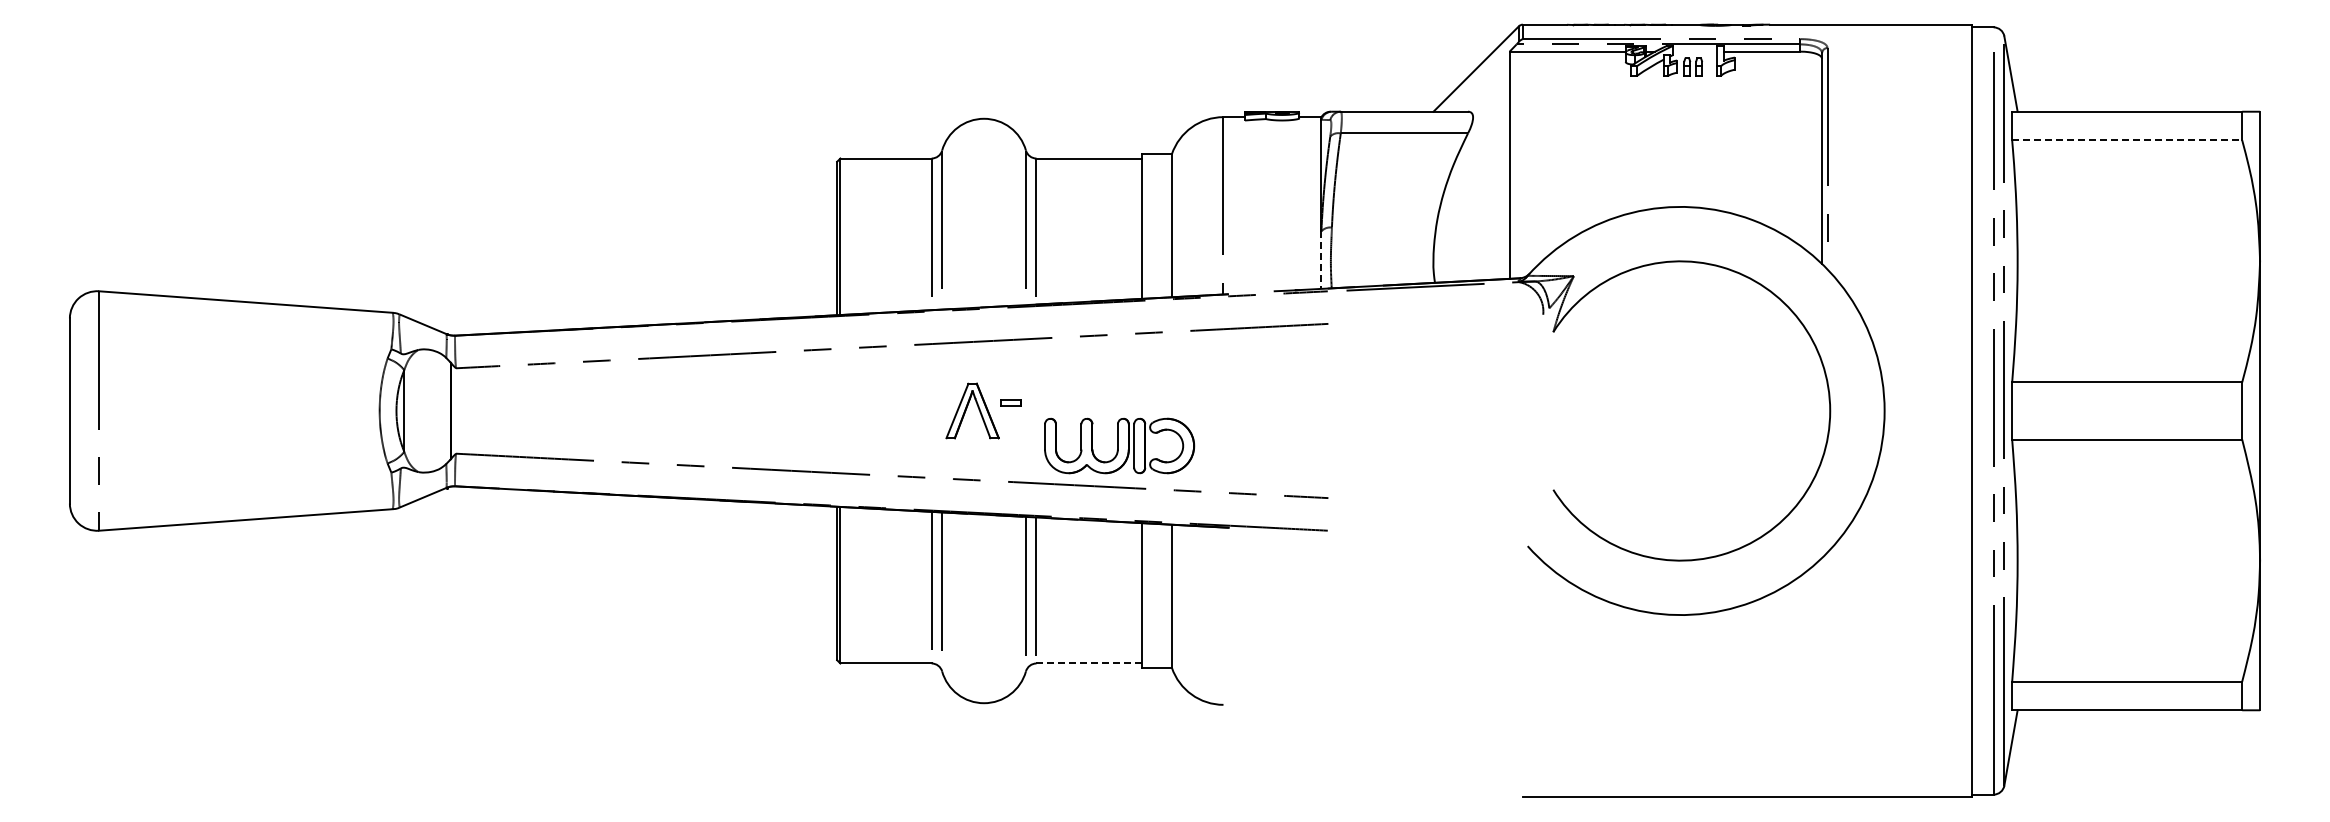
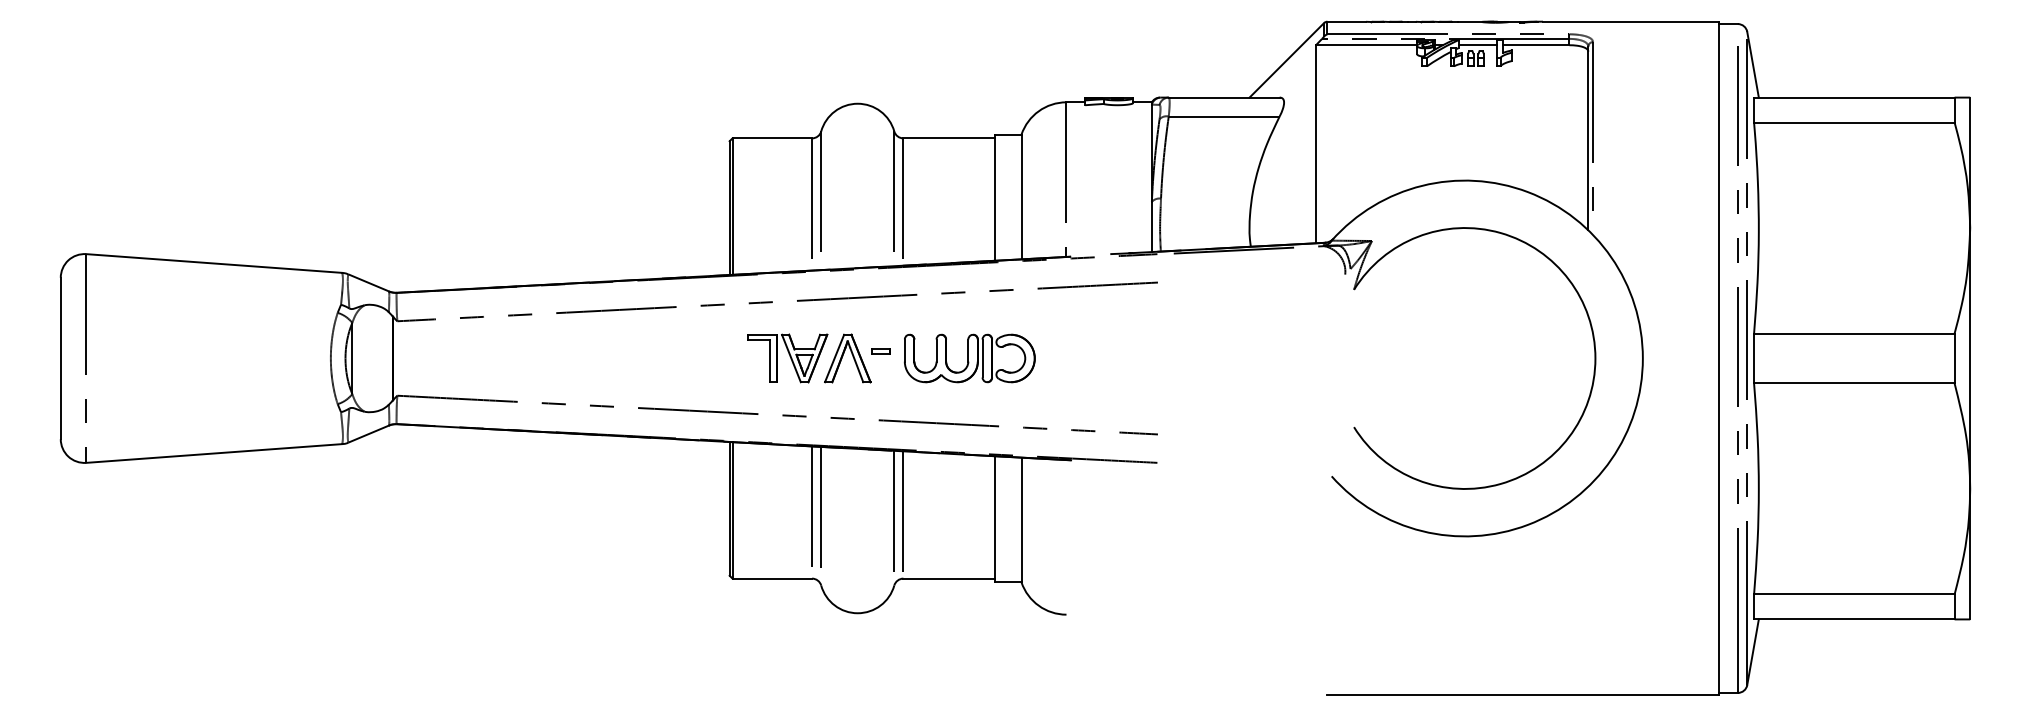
line: (1695, 51) -> (1477, 45), added
line: (2127, 140) -> (1854, 122), dashed -> solid
line: (1321, 260) -> (1151, 227), dashed -> solid
part: (903, 410) -> (787, 358), added
part: (1119, 445) -> (969, 358), moved
line: (1089, 663) -> (949, 578), dashed -> solid

